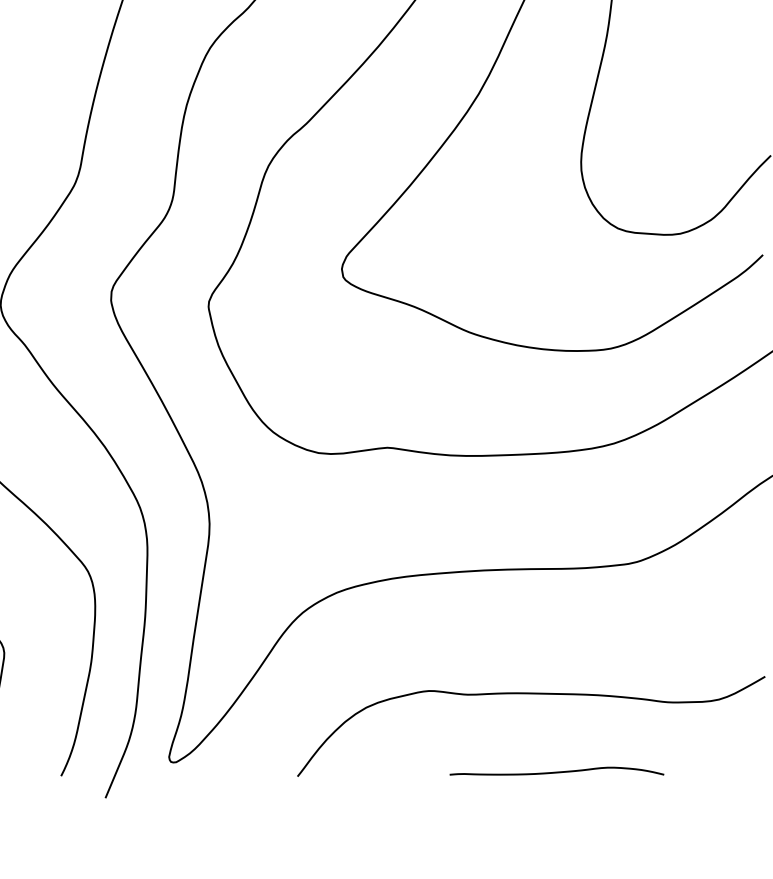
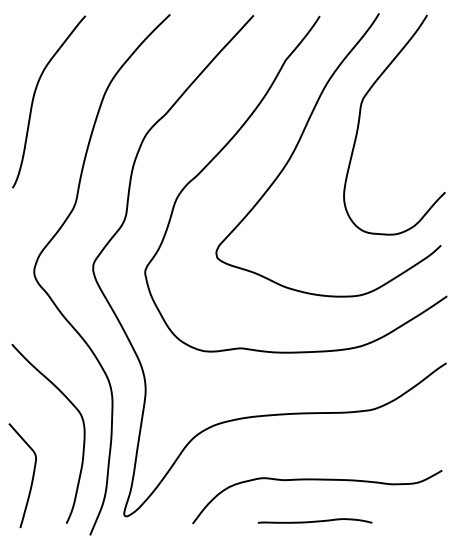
curve: (555, 770) -> (314, 520), moved

